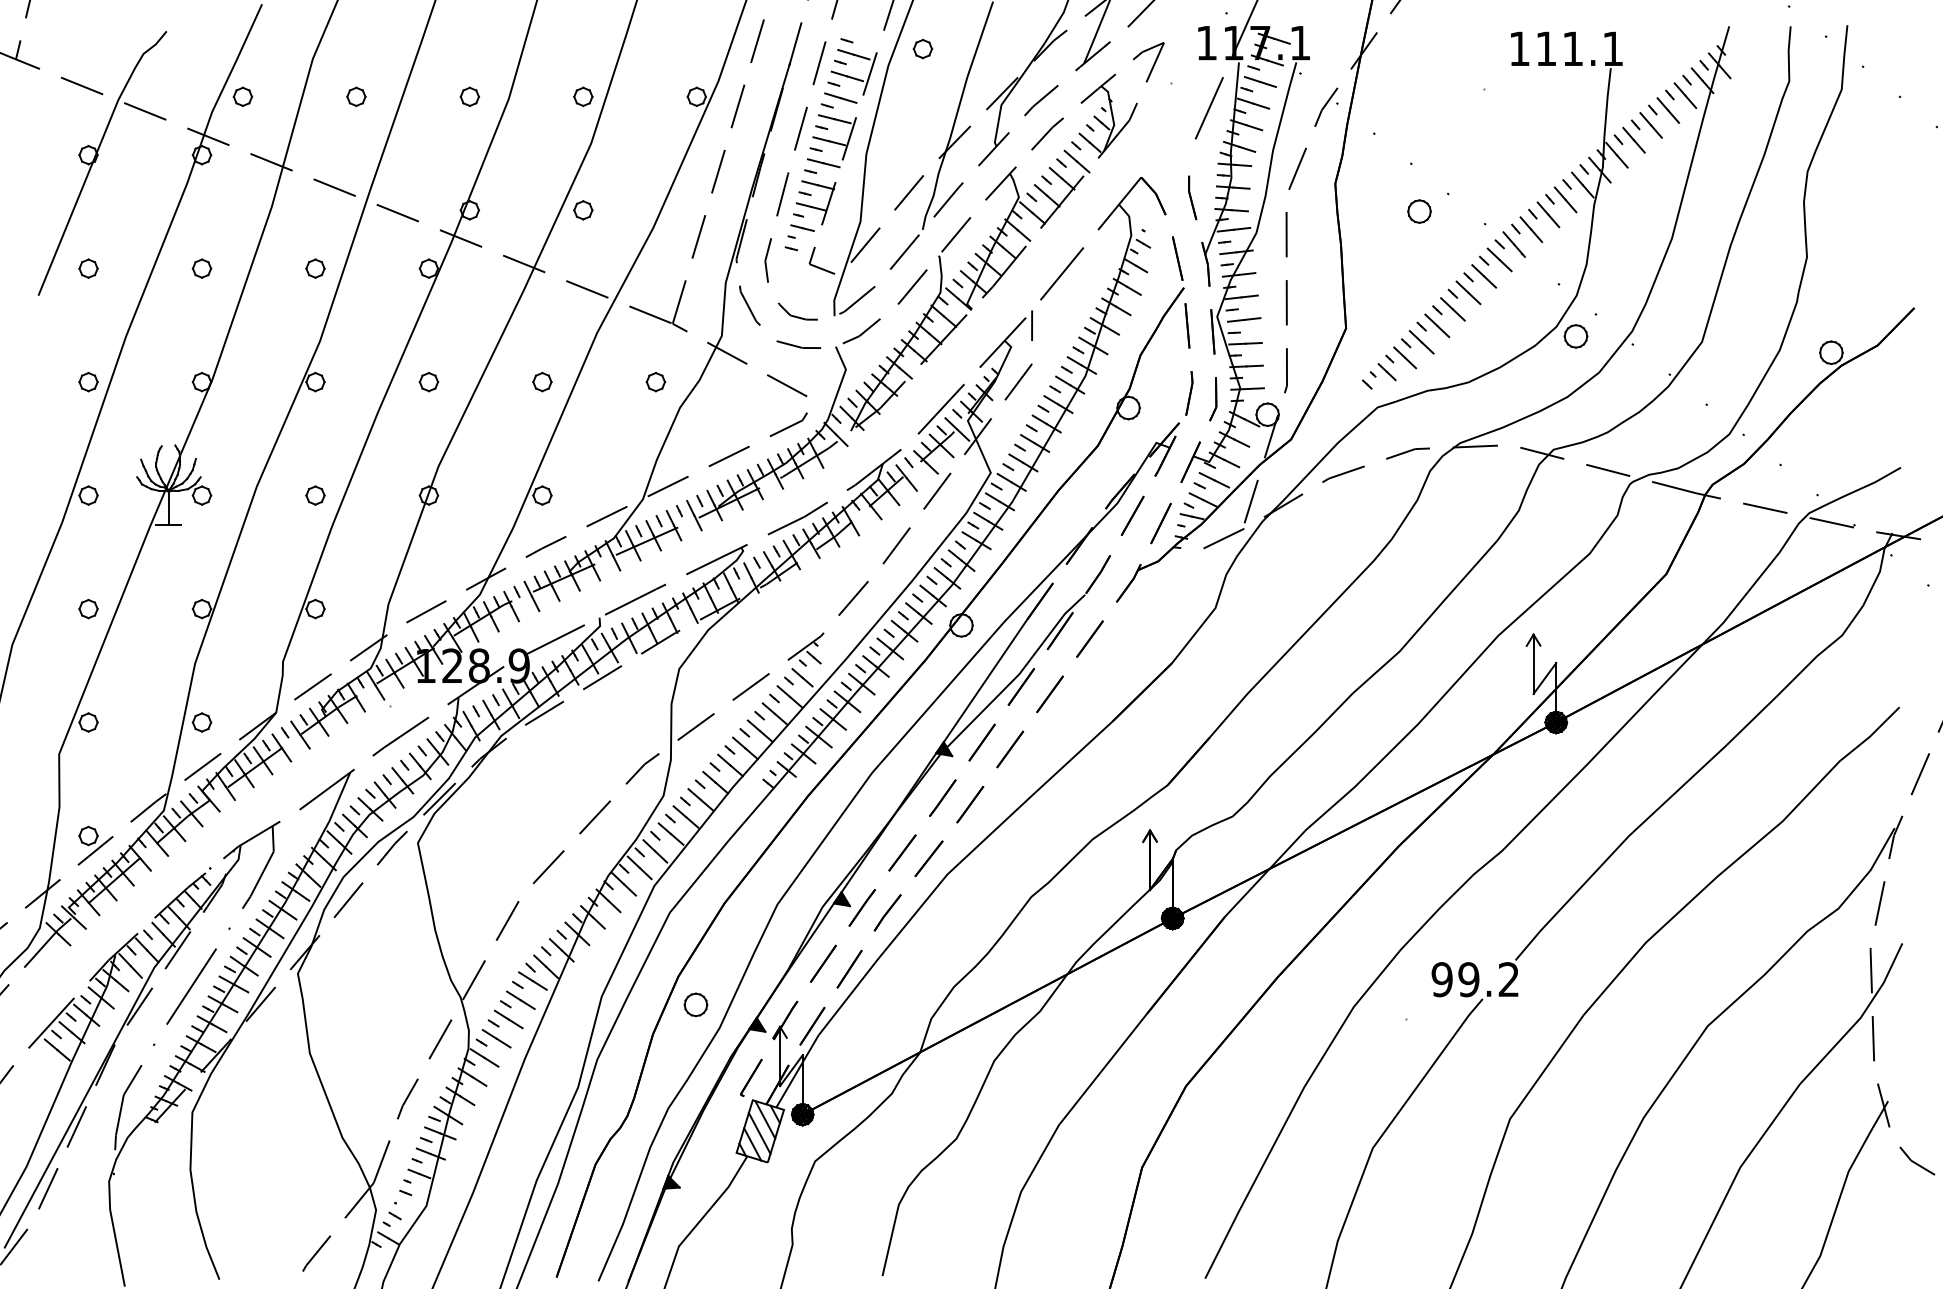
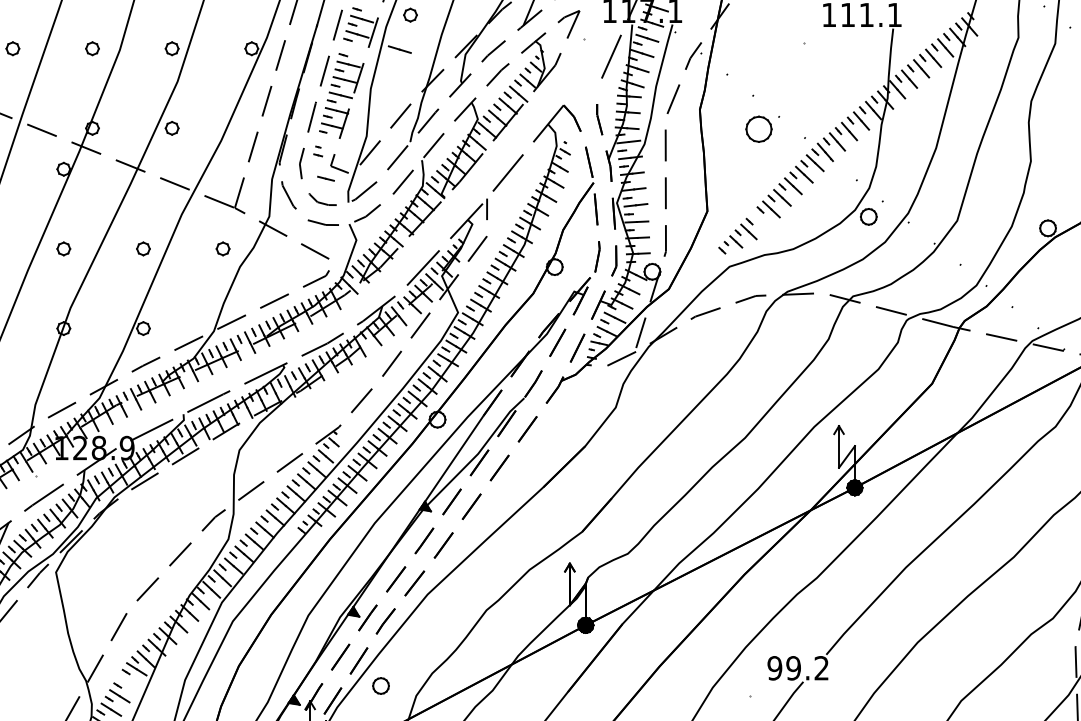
line: (840, 97) -> (399, 49), moved
part: (1419, 211) -> (758, 129), size x1.6
line: (802, 227) -> (325, 178), moved
line: (1421, 342) -> (760, 221), removed
line: (520, 999) -> (128, 682), removed
part: (695, 1004) -> (380, 685), moved

